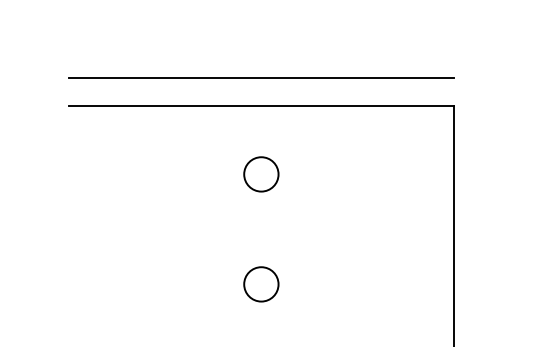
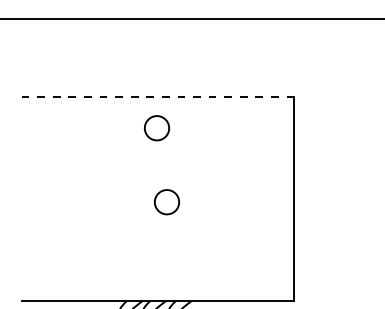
line: (260, 78) -> (157, 77), removed
line: (262, 105) -> (158, 96), solid -> dashed
circle: (262, 174) -> (157, 128), moved
circle: (262, 284) -> (167, 202), moved

